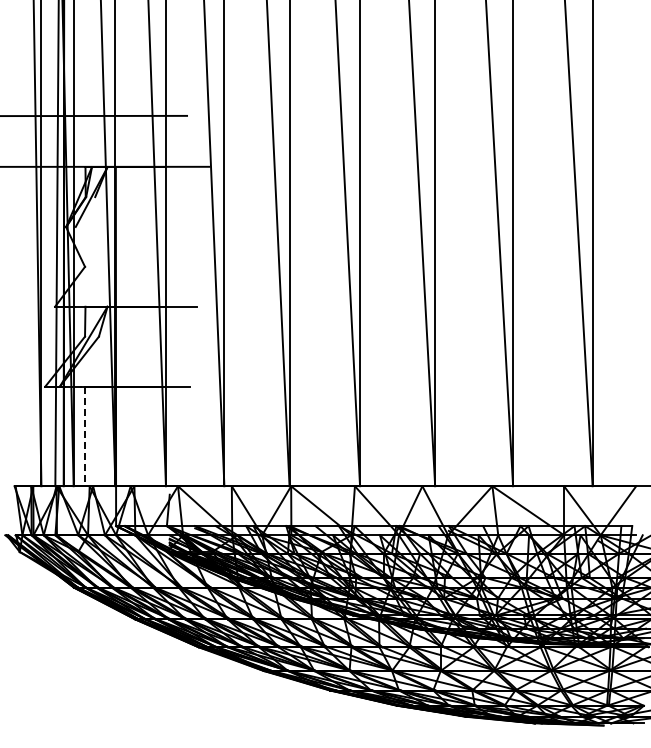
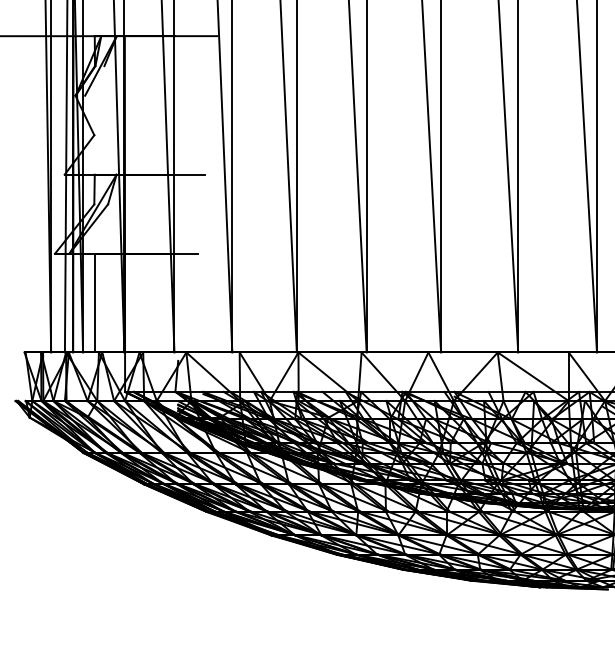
line: (85, 436) -> (94, 303), dashed -> solid

